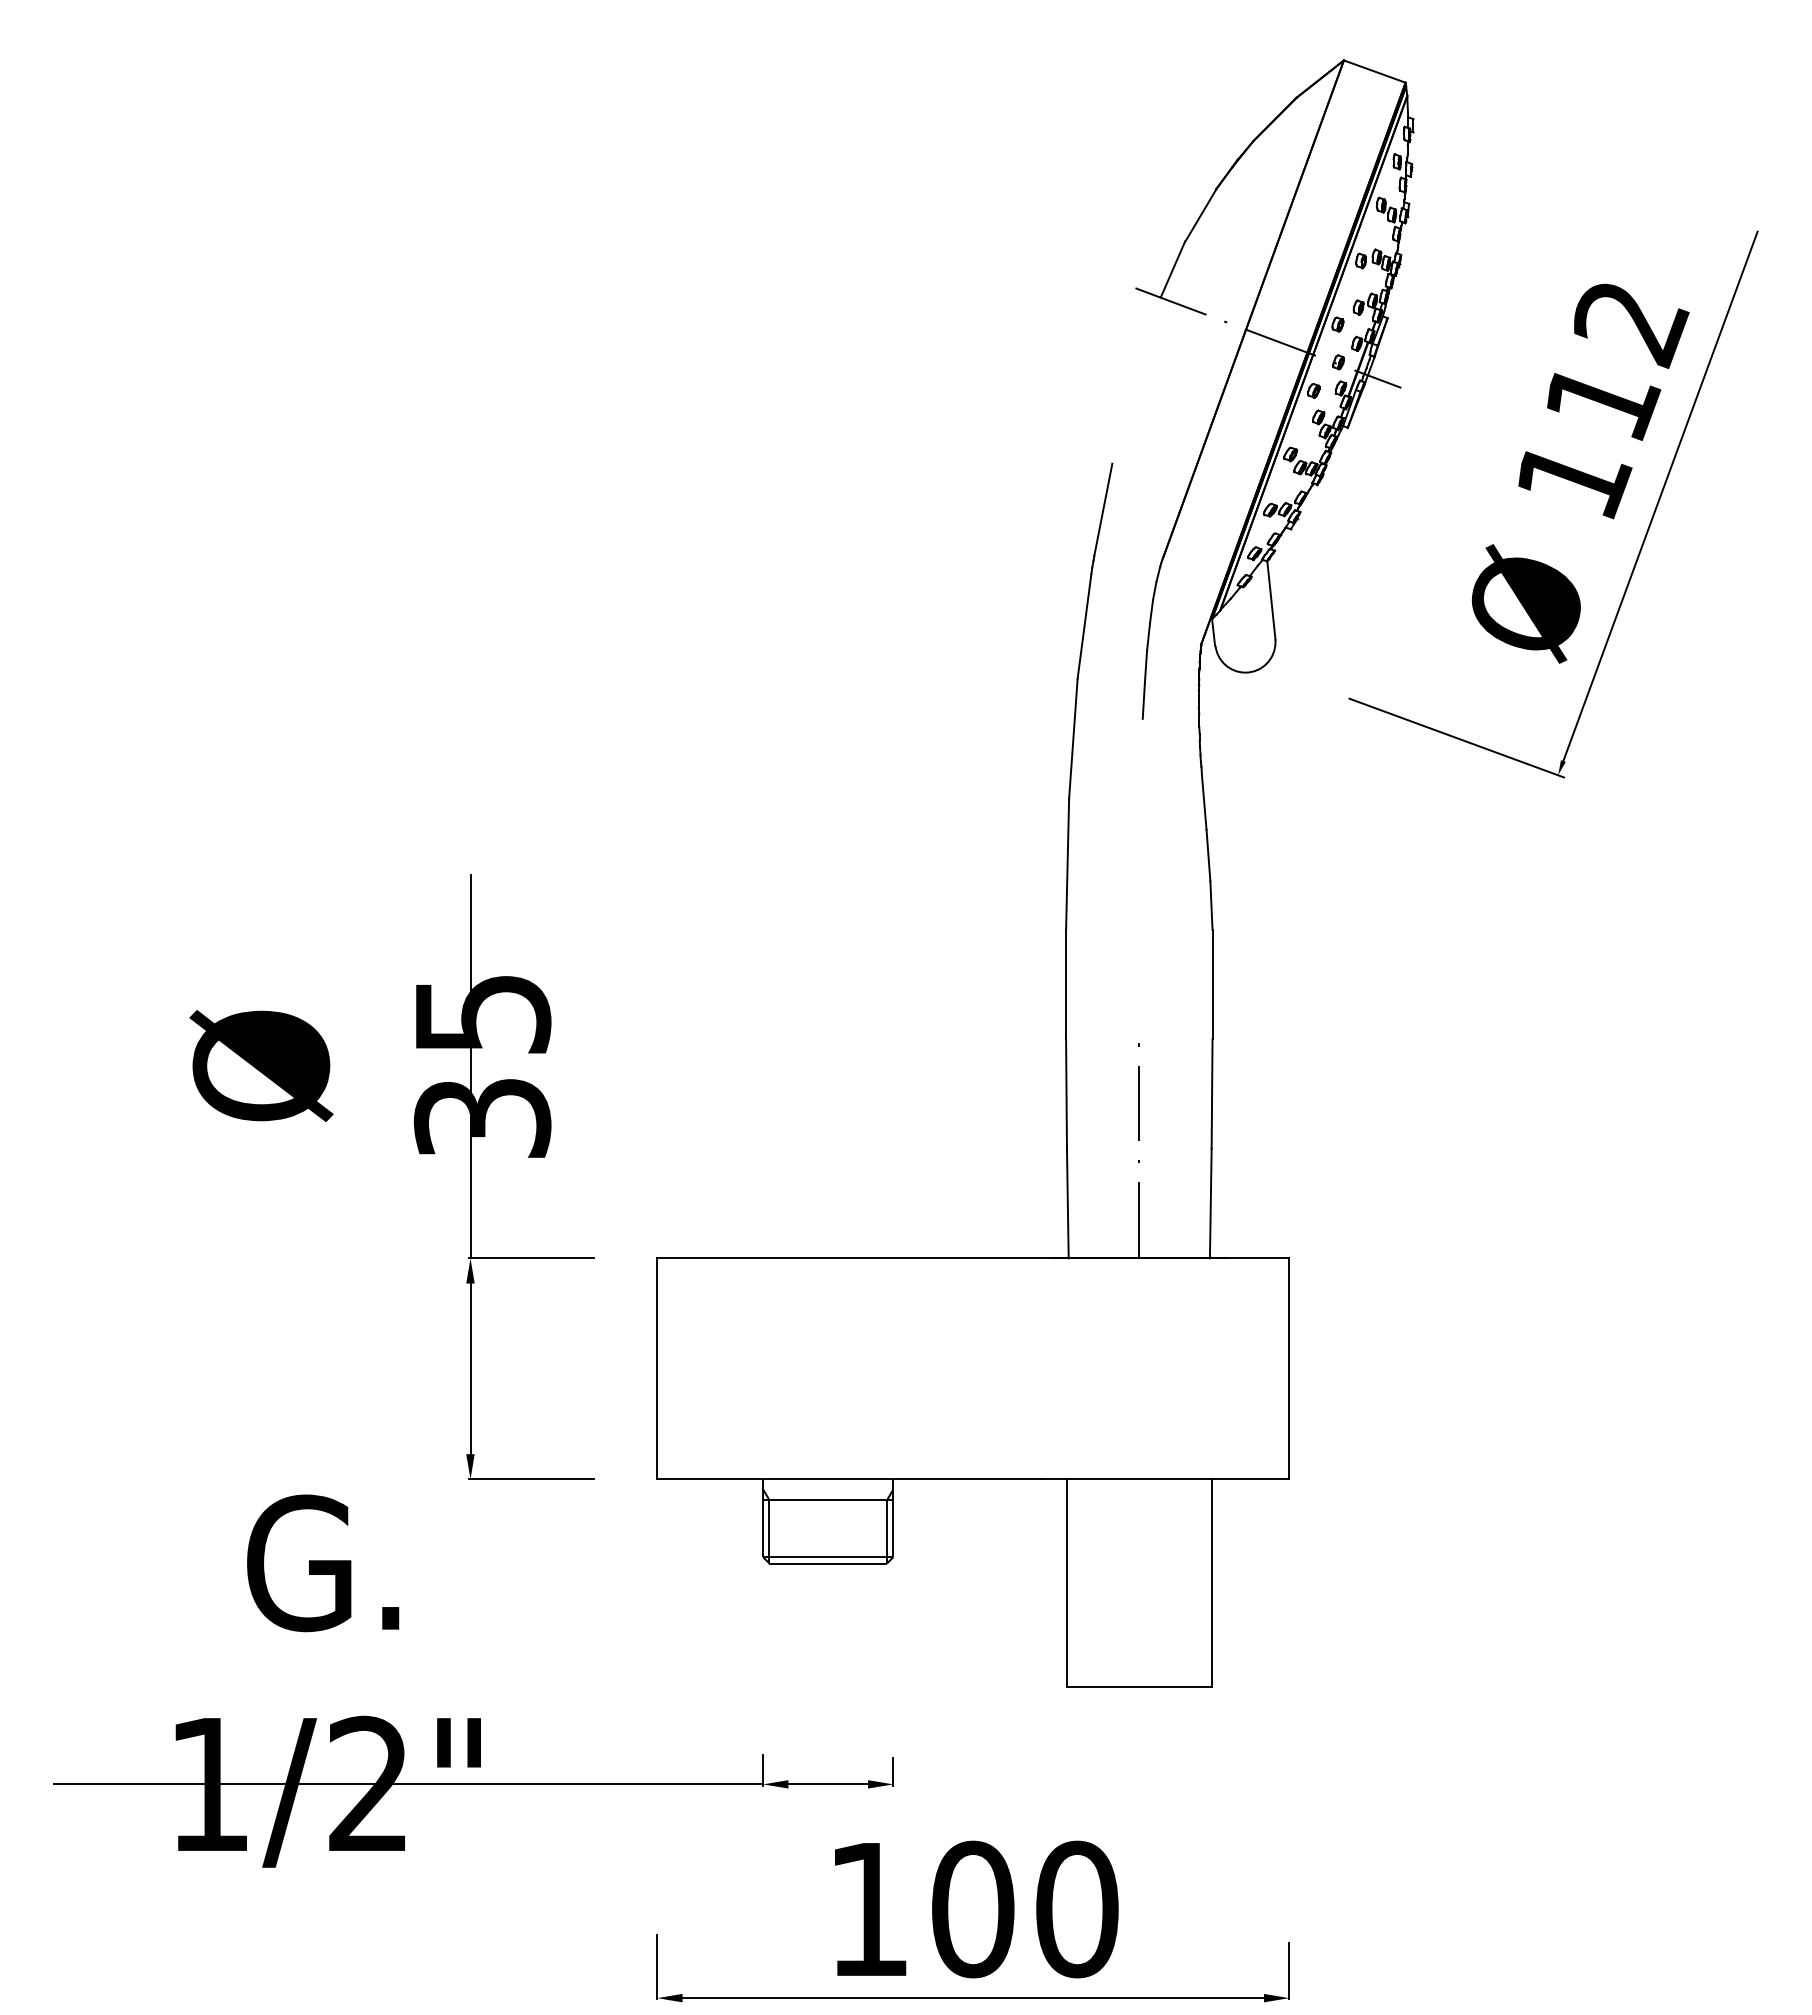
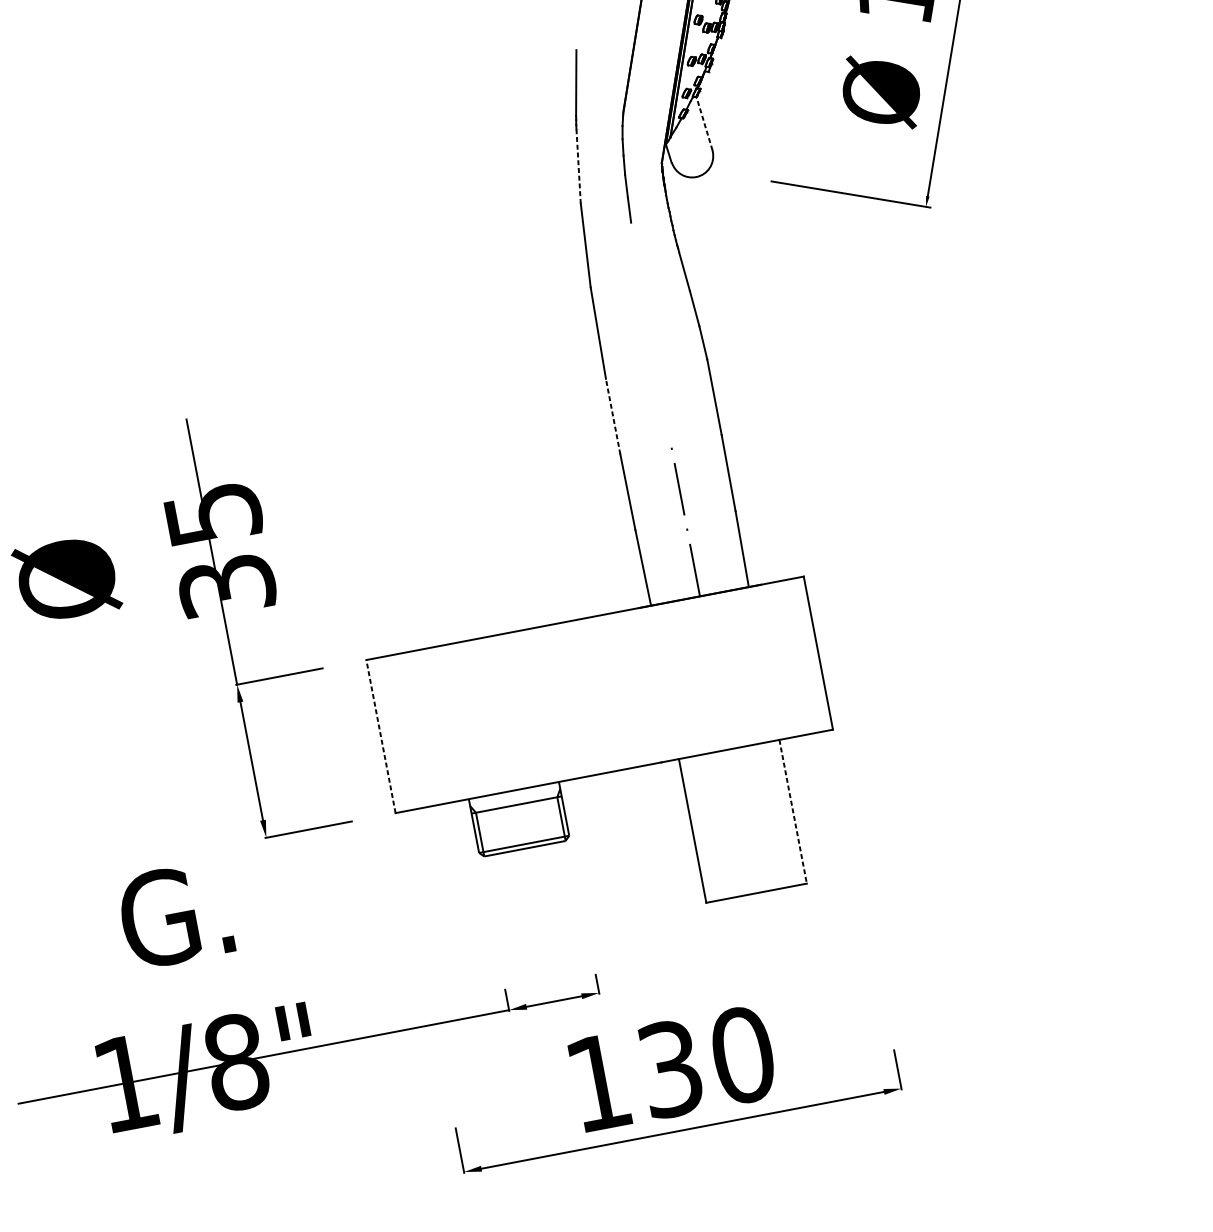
line: (1271, 600) -> (704, 123), solid -> dashed
line: (1084, 626) -> (578, 166), solid -> dashed
line: (1066, 984) -> (613, 416), solid -> dashed
line: (657, 1368) -> (381, 736), solid -> dashed
line: (1211, 1583) -> (792, 811), solid -> dashed
text: (369, 1784) -> (236, 1062), 1/2" -> 1/8"
text: (973, 1909) -> (671, 1068), 100 -> 130

